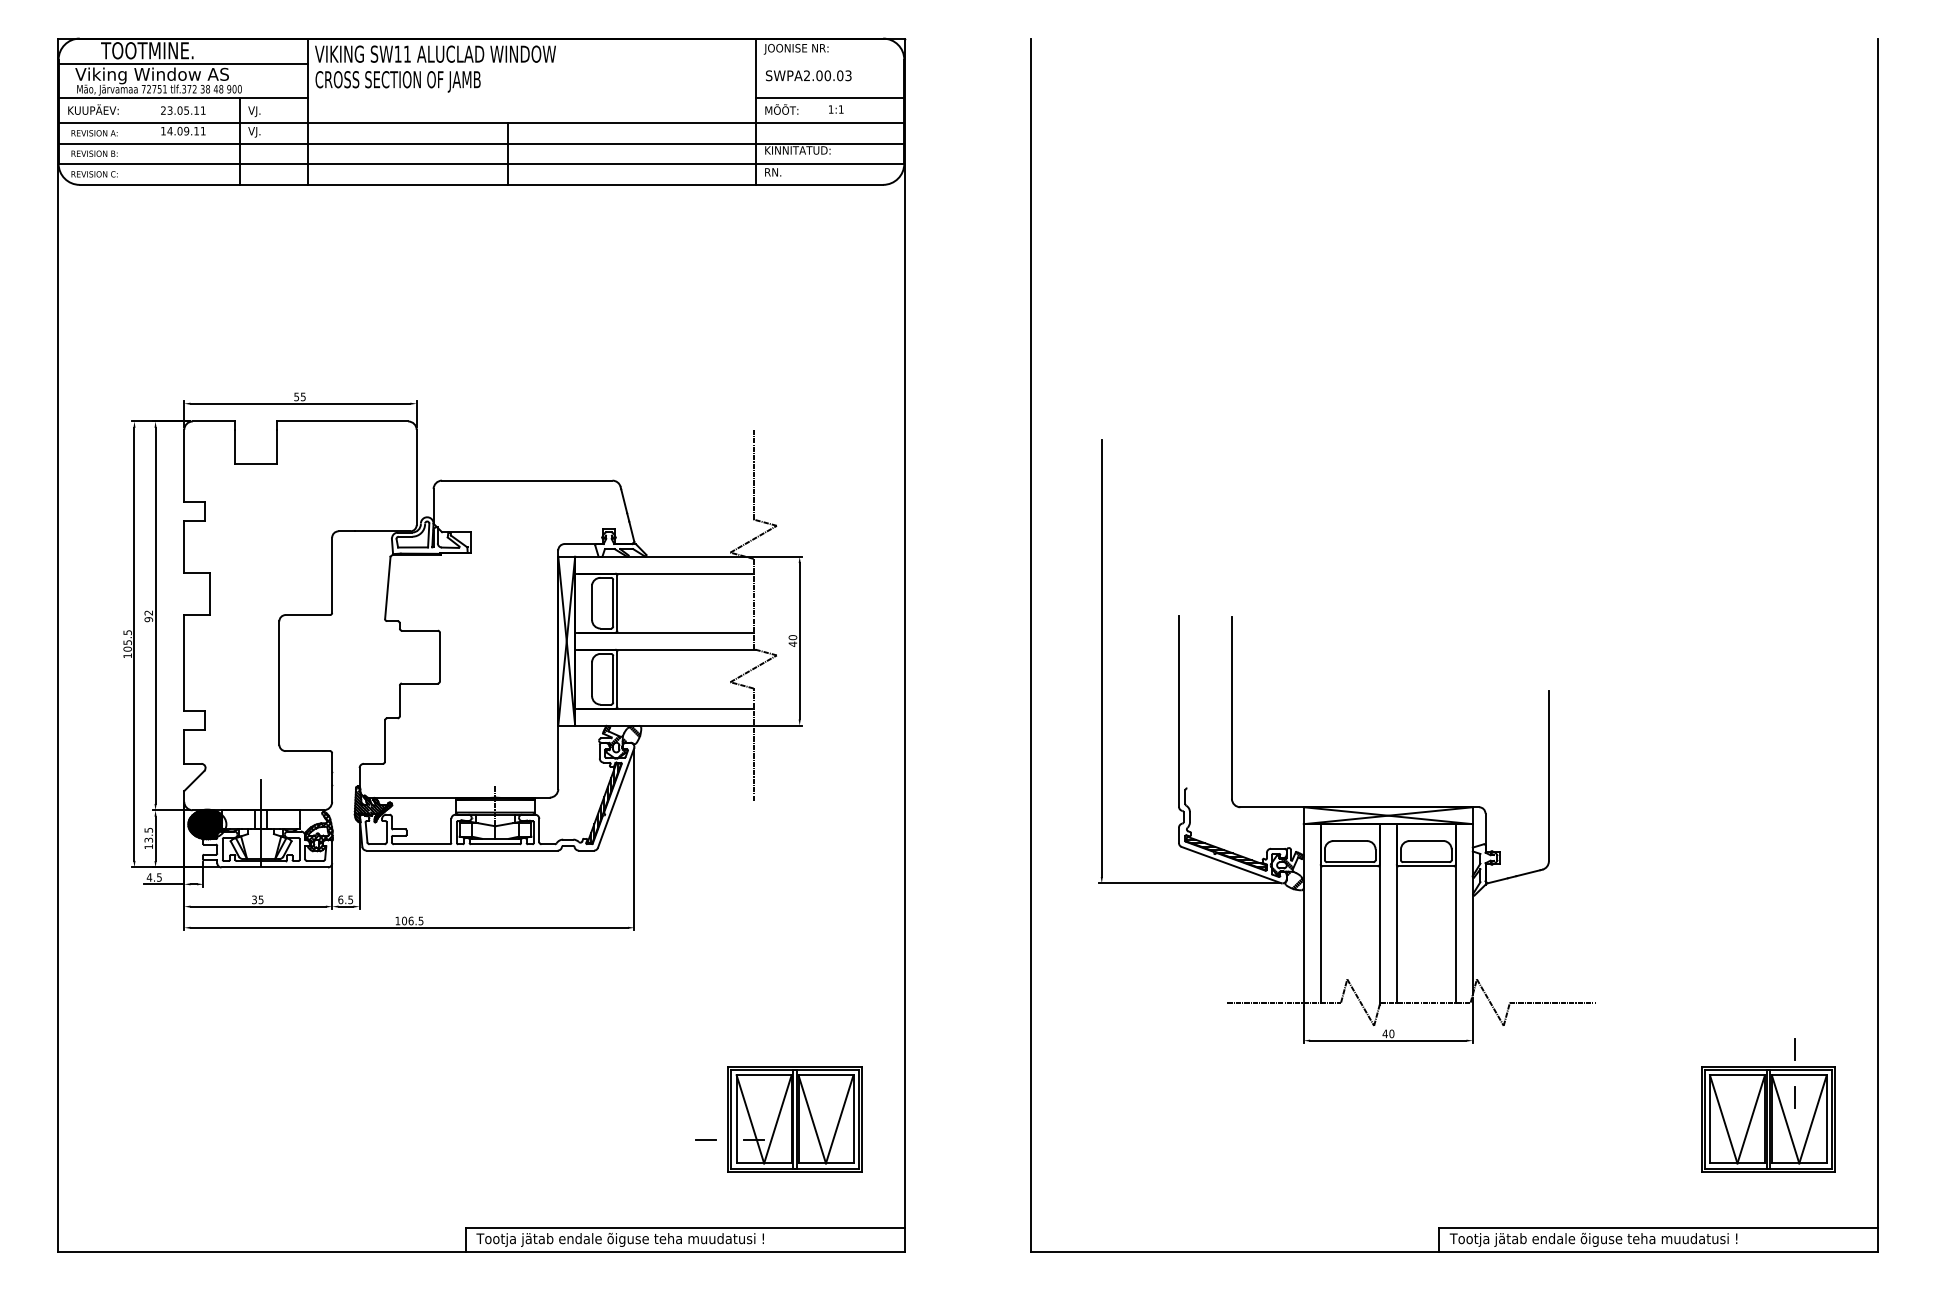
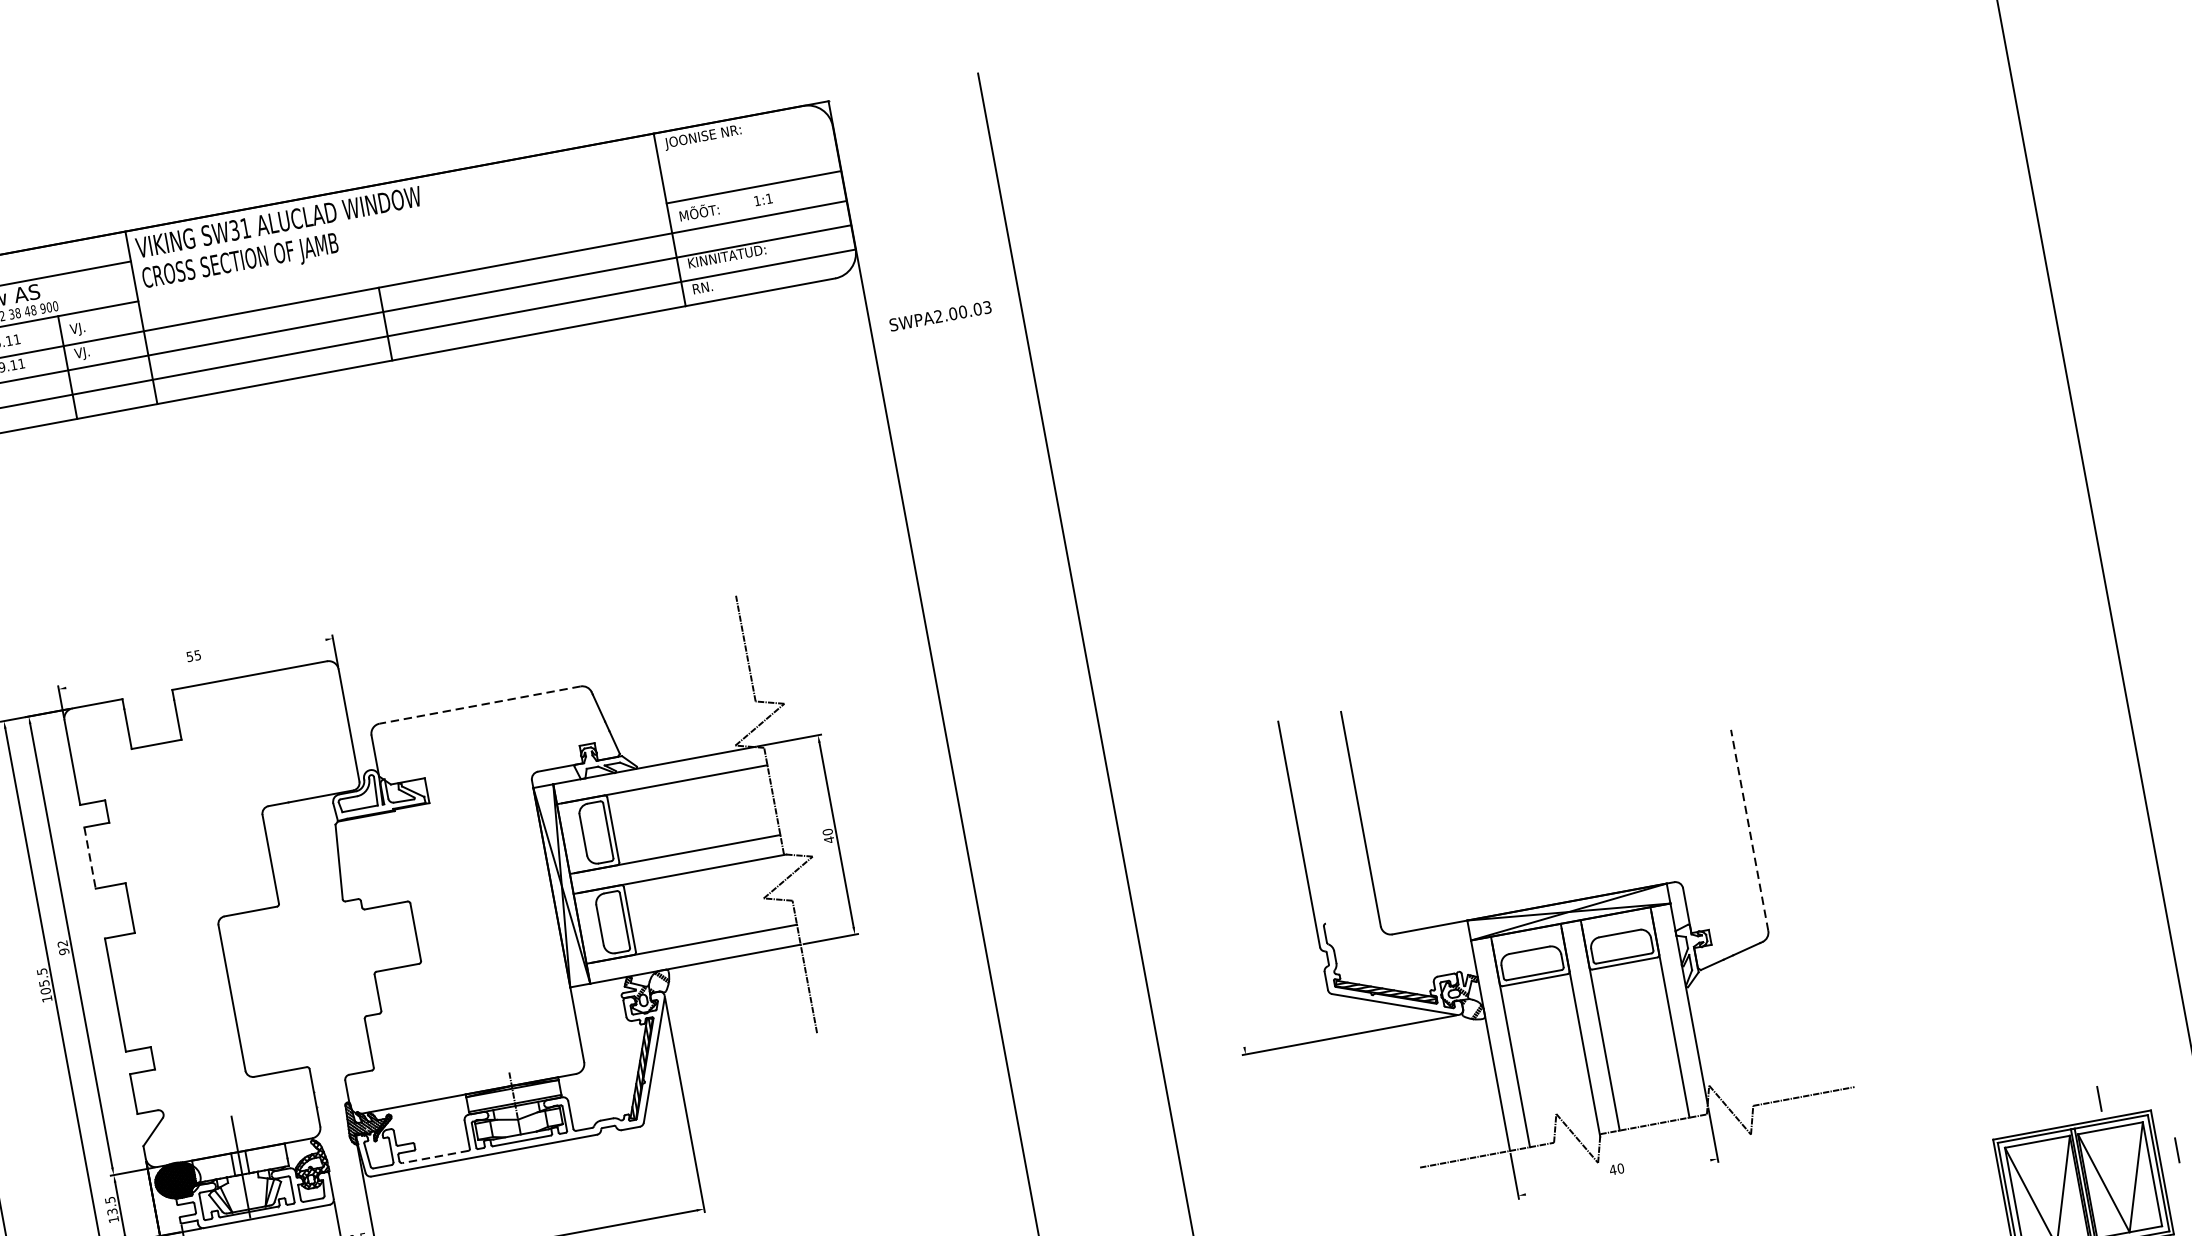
text: (397, 53) -> (233, 229), SW11 -> SW31
text: (808, 75) -> (940, 315), moved
line: (300, 403) -> (195, 663), removed
line: (526, 480) -> (479, 705), solid -> dashed
line: (184, 546) -> (90, 857), solid -> dashed
line: (1101, 658) -> (1196, 789), removed
line: (1548, 775) -> (1749, 829), solid -> dashed
line: (421, 844) -> (434, 1157), solid -> dashed
line: (1388, 1040) -> (1618, 1177), removed
line: (1794, 1097) -> (2176, 1150), moved

